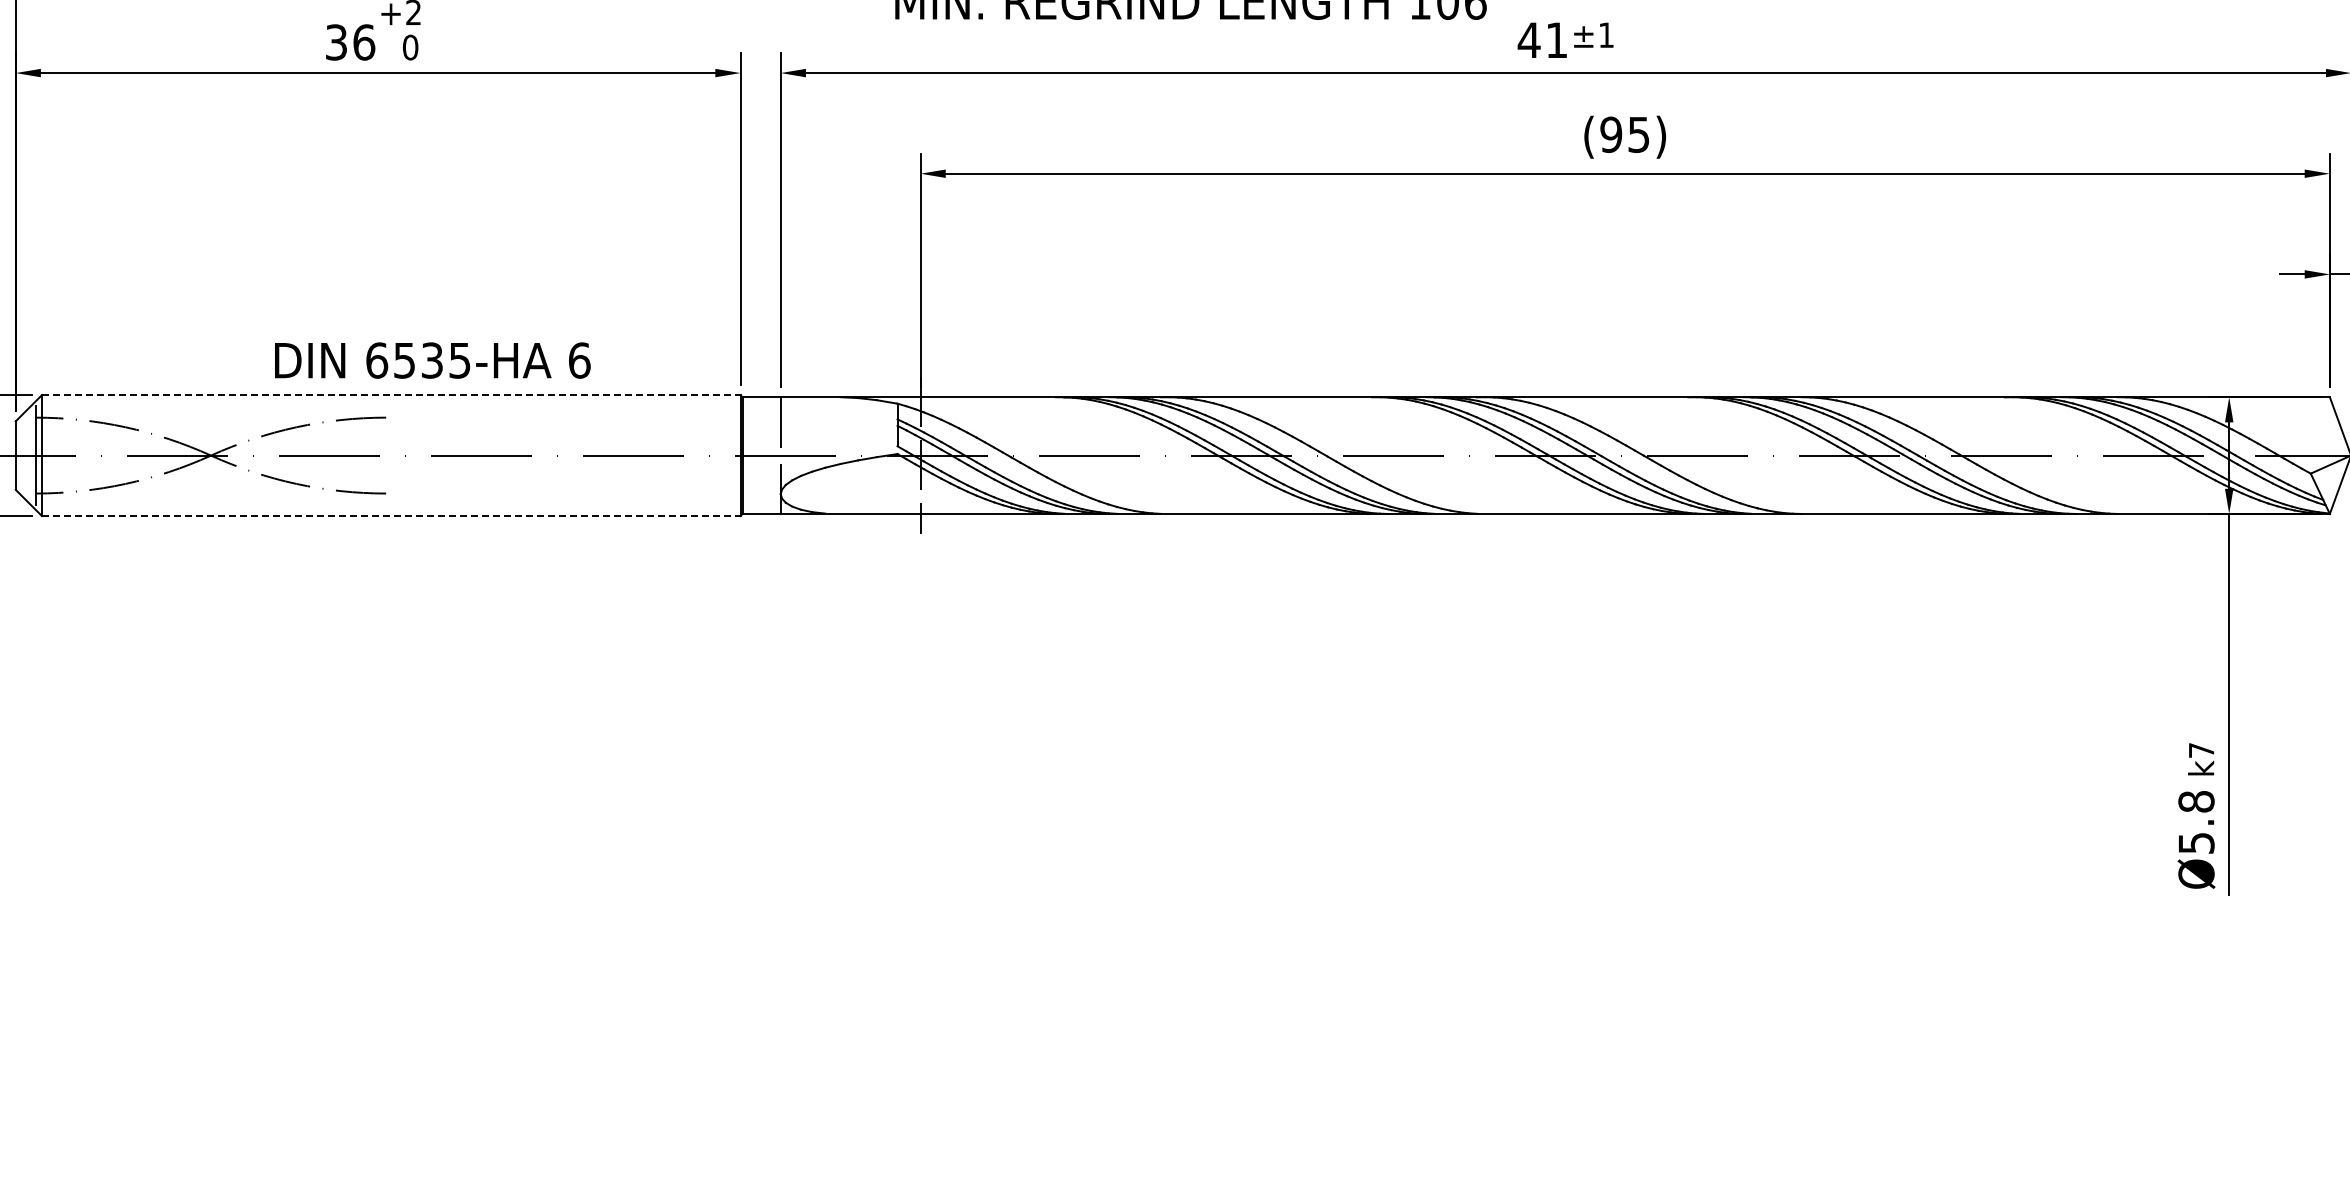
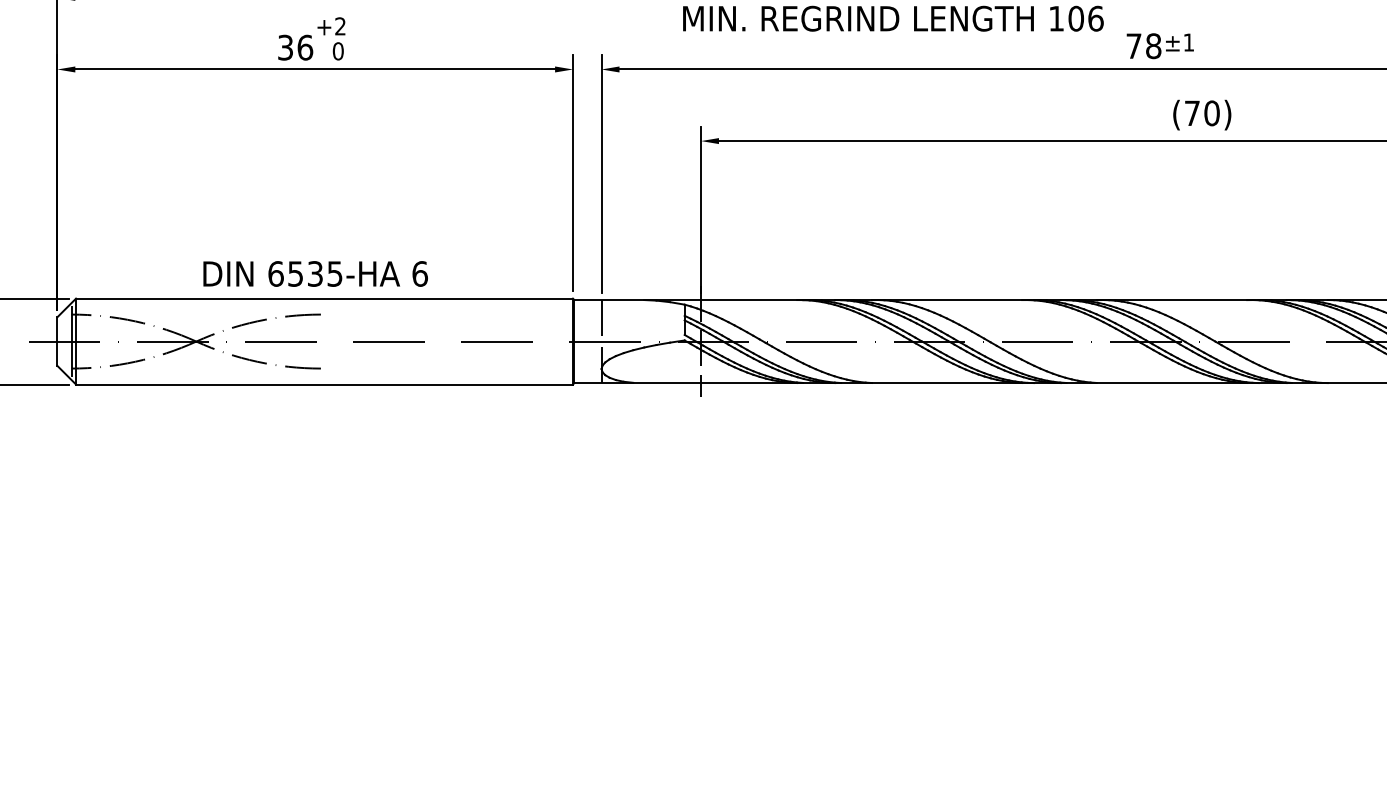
text: (1542, 40) -> (1143, 46), 41 -> 78
text: (1624, 134) -> (1201, 113), (95) -> (70)
text: (432, 360) -> (315, 273), moved
line: (391, 395) -> (324, 298), dashed -> solid
line: (391, 516) -> (324, 384), dashed -> solid

